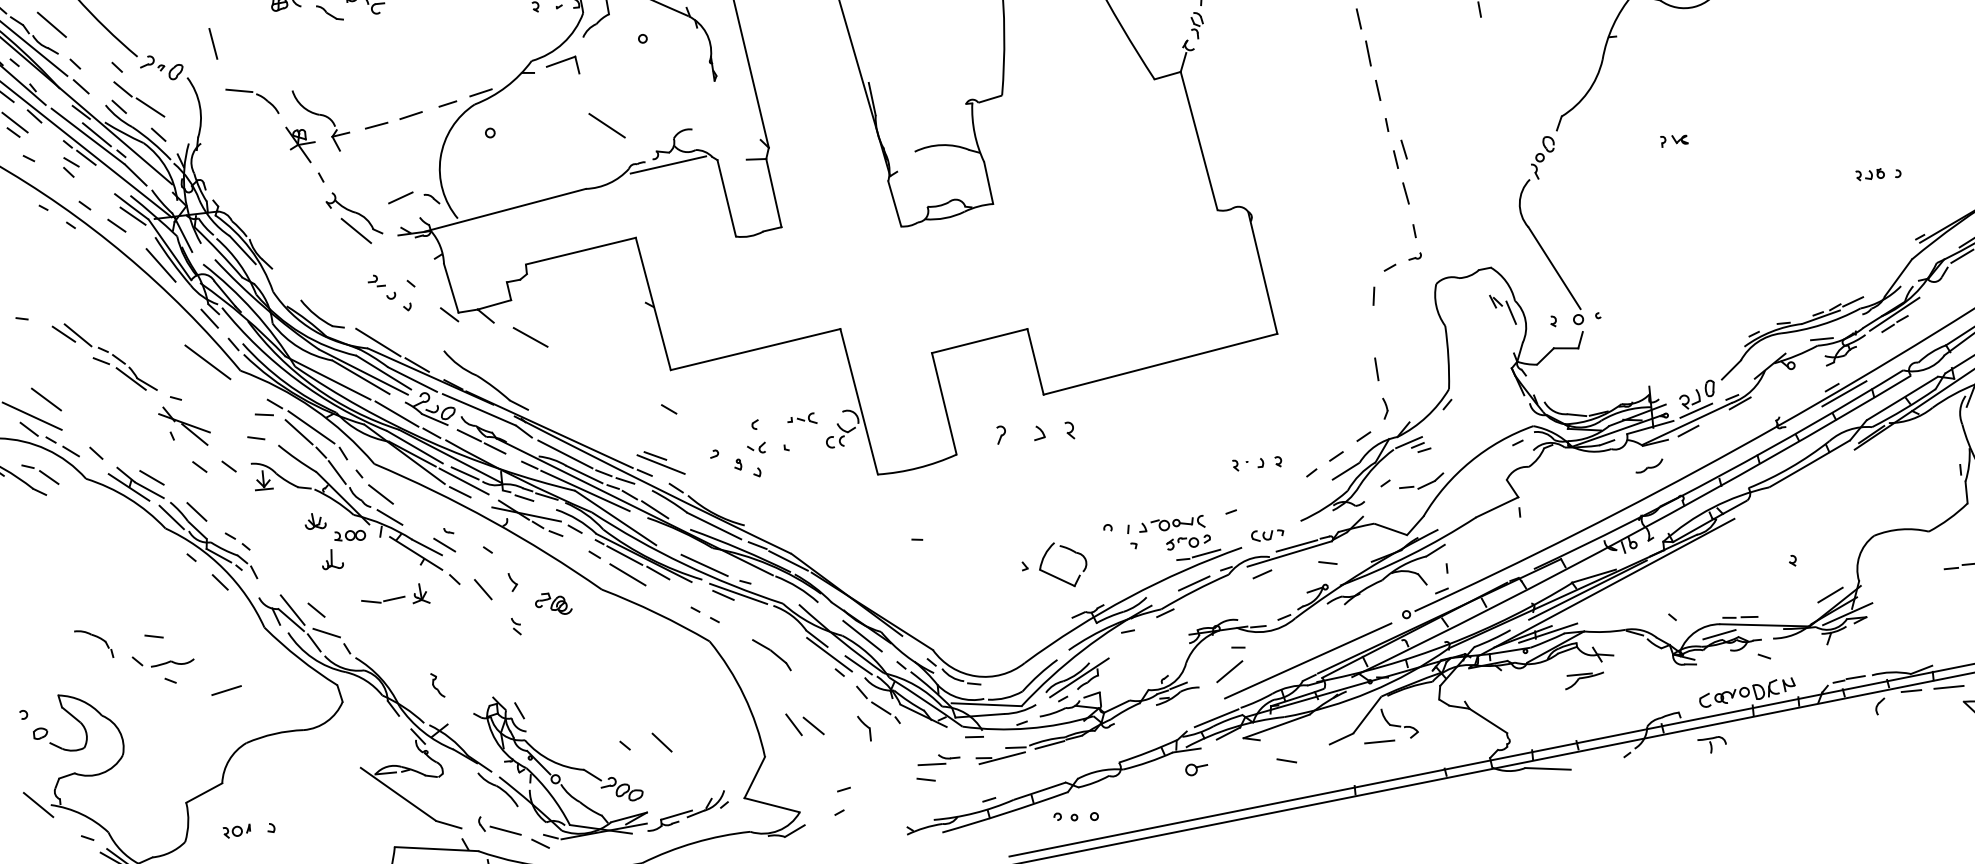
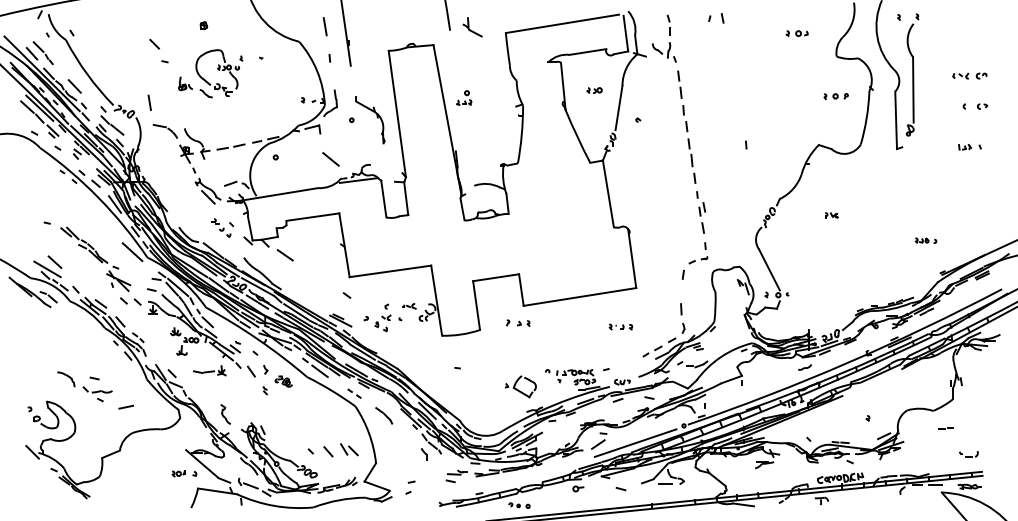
part: (1036, 430) -> (518, 322), size x0.62
part: (1256, 462) -> (620, 326), moved
part: (437, 685) -> (225, 414), size x1.67
part: (805, 723) -> (349, 449), moved
part: (249, 829) -> (184, 473), moved

